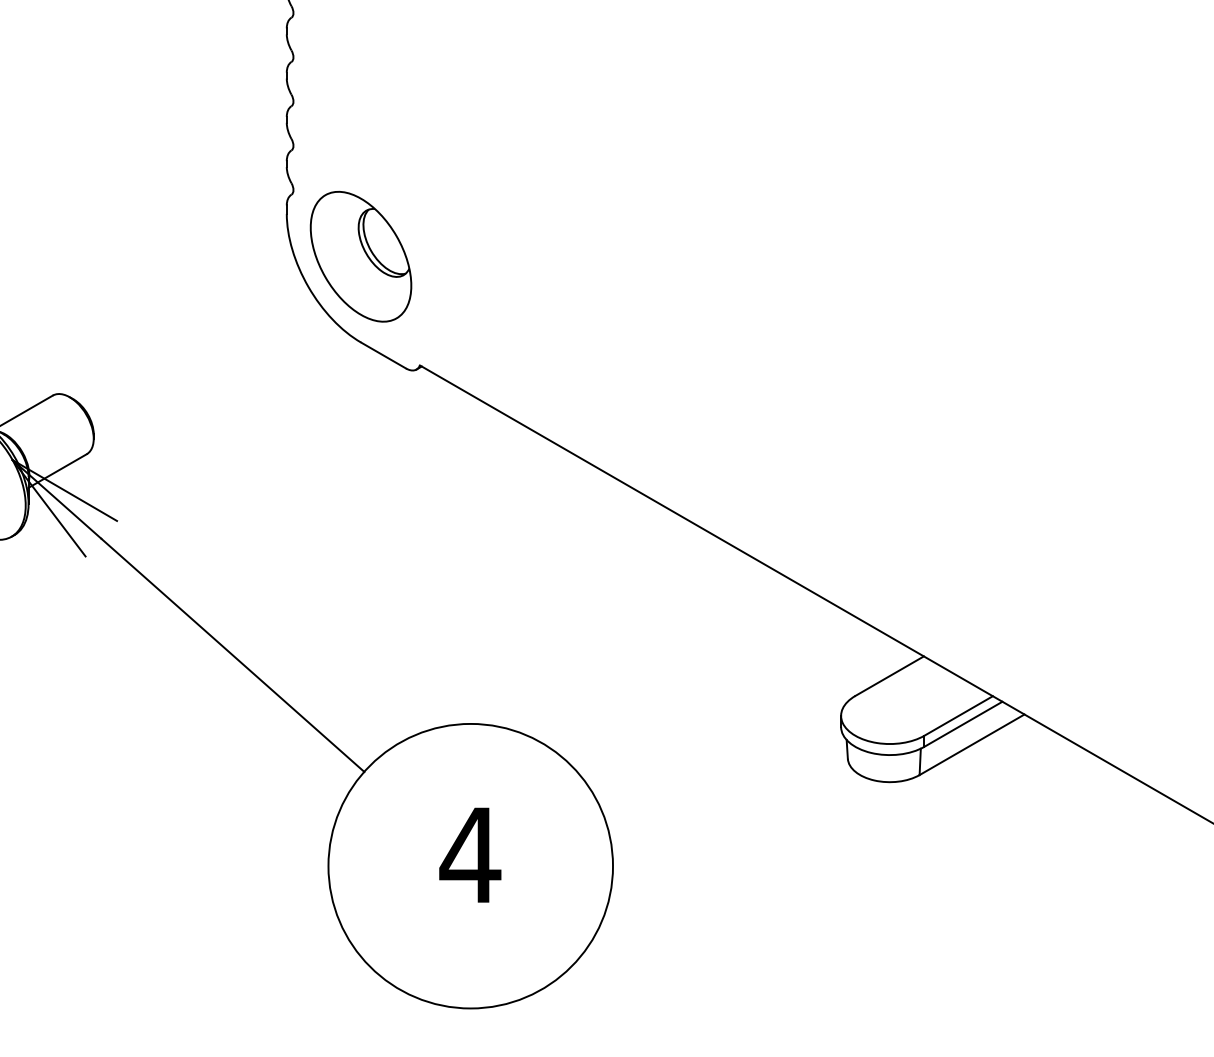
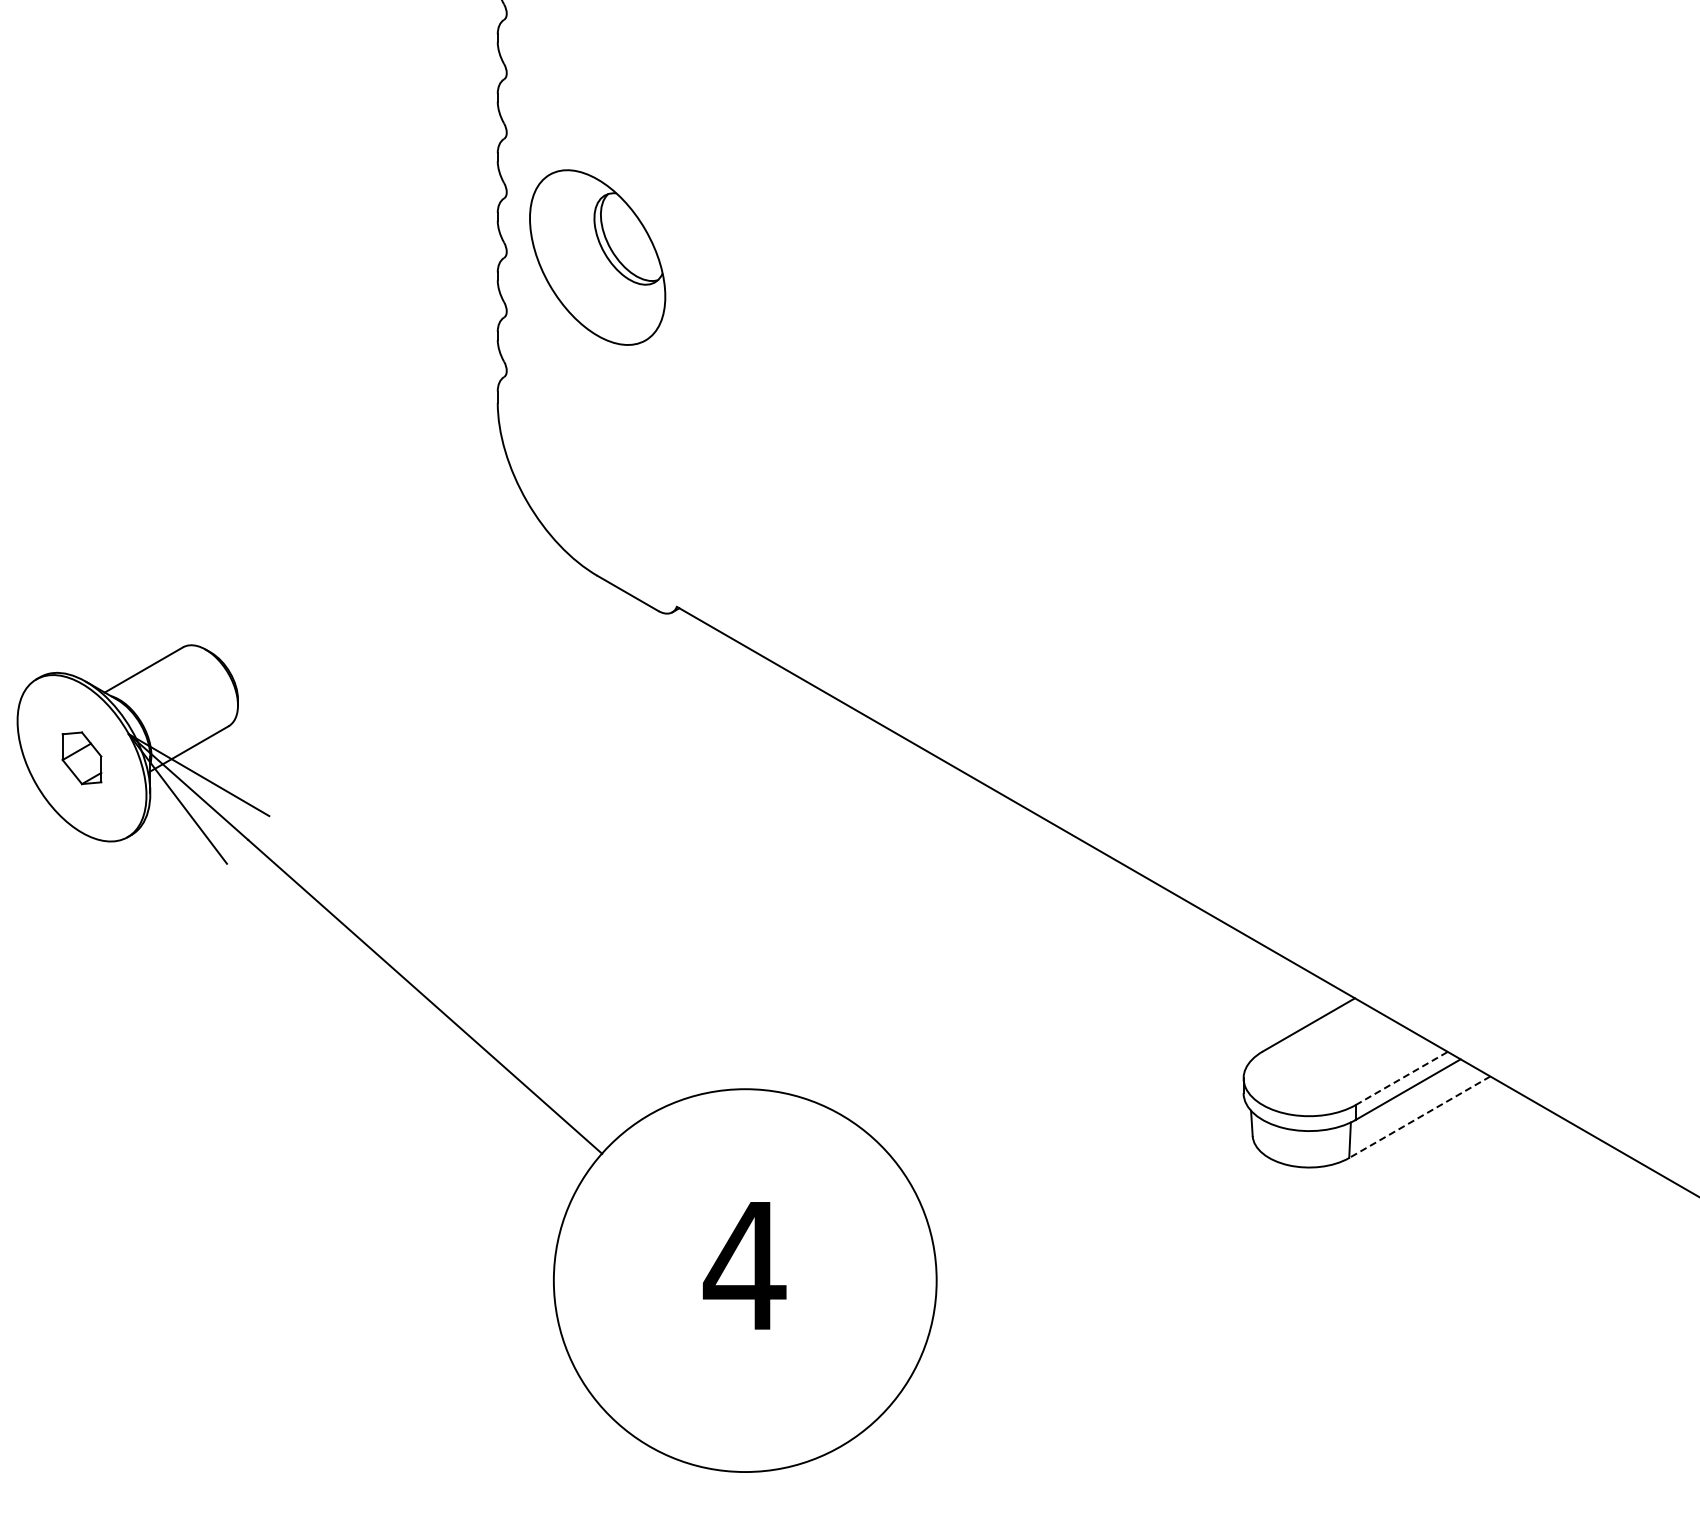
part: (360, 256) -> (597, 257), moved
line: (959, 715) -> (1402, 1078), solid -> dashed
line: (971, 744) -> (1419, 1117), solid -> dashed

